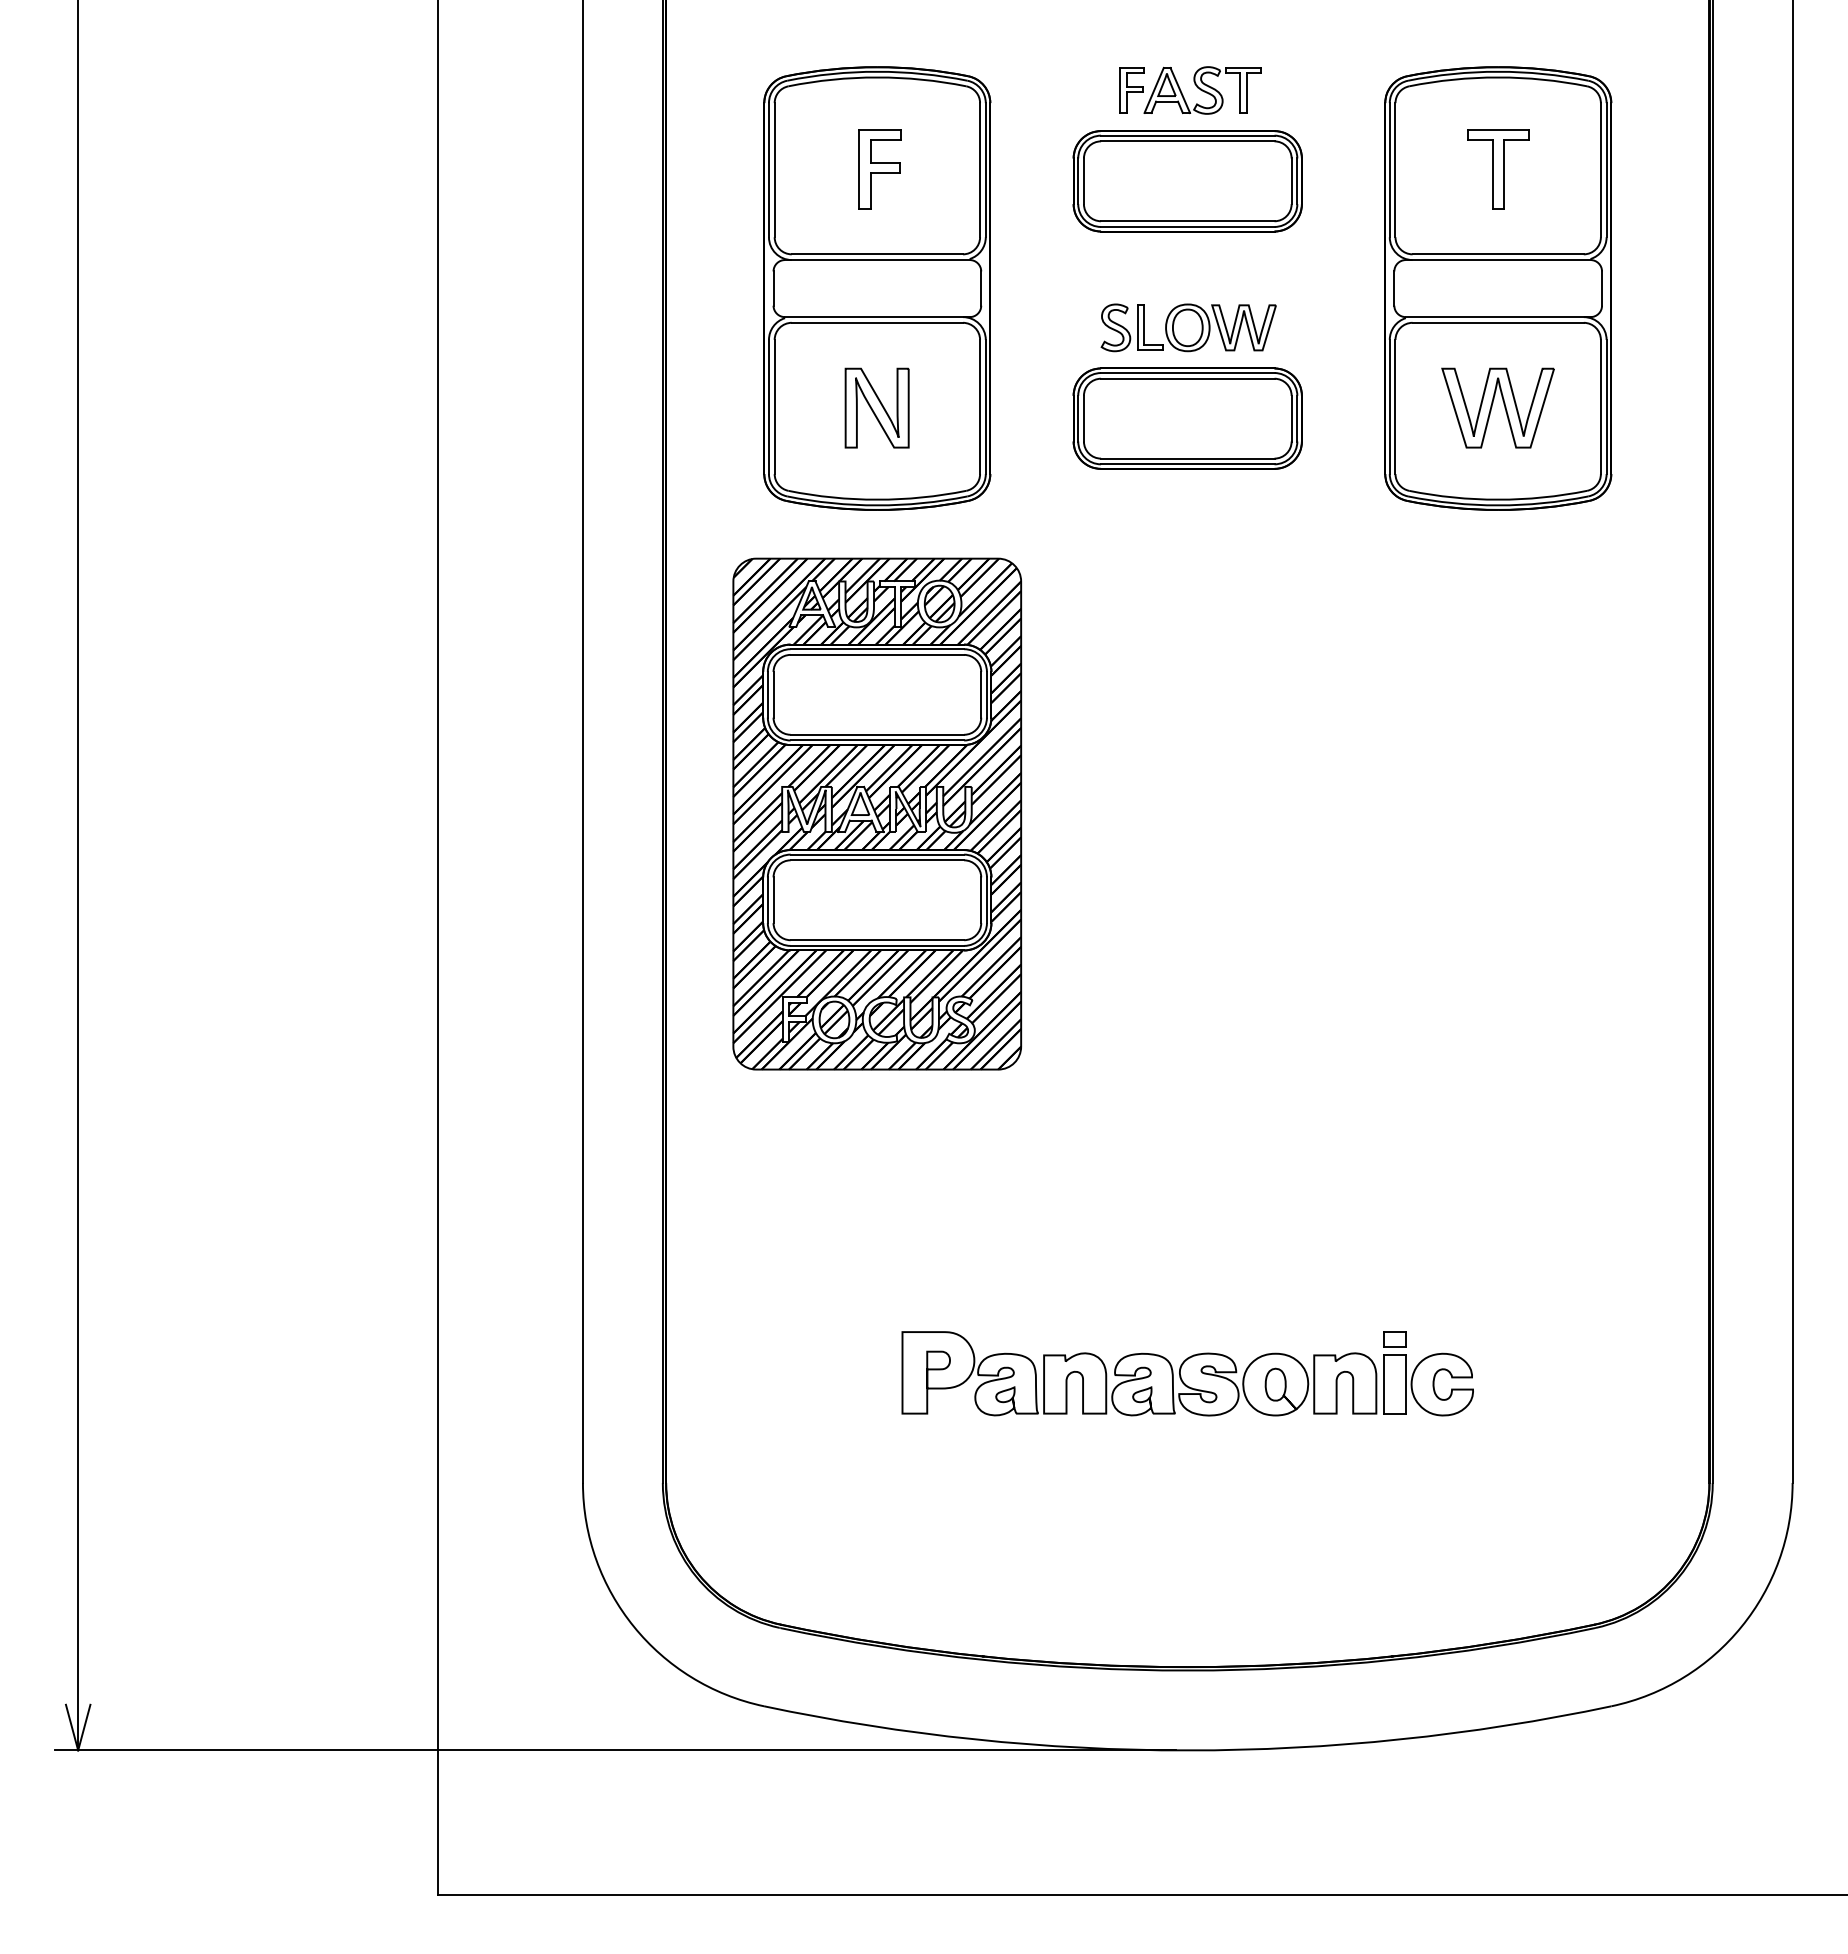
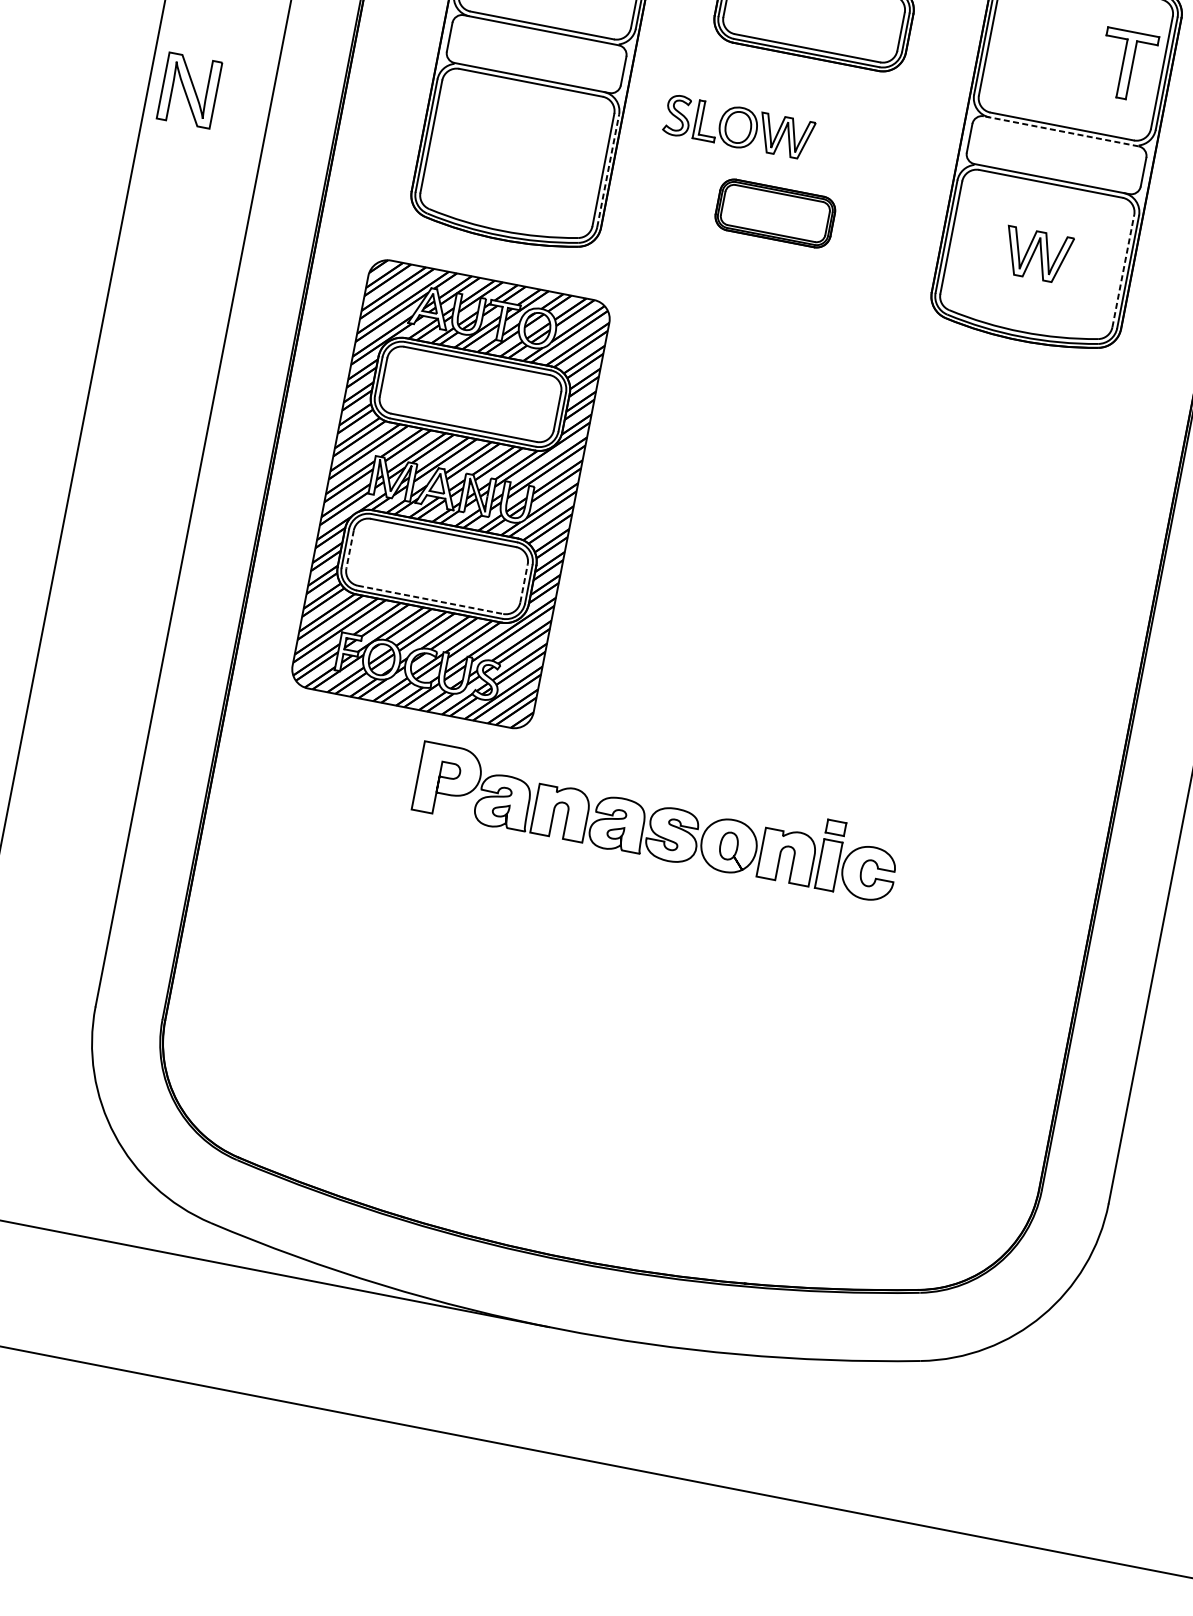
part: (1498, 169) -> (1127, 65), moved
line: (1497, 260) -> (1060, 131), solid -> dashed
part: (1188, 327) -> (738, 127), moved
line: (985, 406) -> (608, 170), solid -> dashed
line: (1600, 406) -> (1123, 270), solid -> dashed
part: (876, 407) -> (189, 89), moved
part: (1497, 407) -> (1036, 254), size x0.7
part: (1187, 418) -> (775, 213), size x0.6
line: (773, 900) -> (350, 549), solid -> dashed
line: (981, 900) -> (524, 583), solid -> dashed
line: (877, 940) -> (430, 600), solid -> dashed
part: (1187, 1373) -> (656, 822), moved

